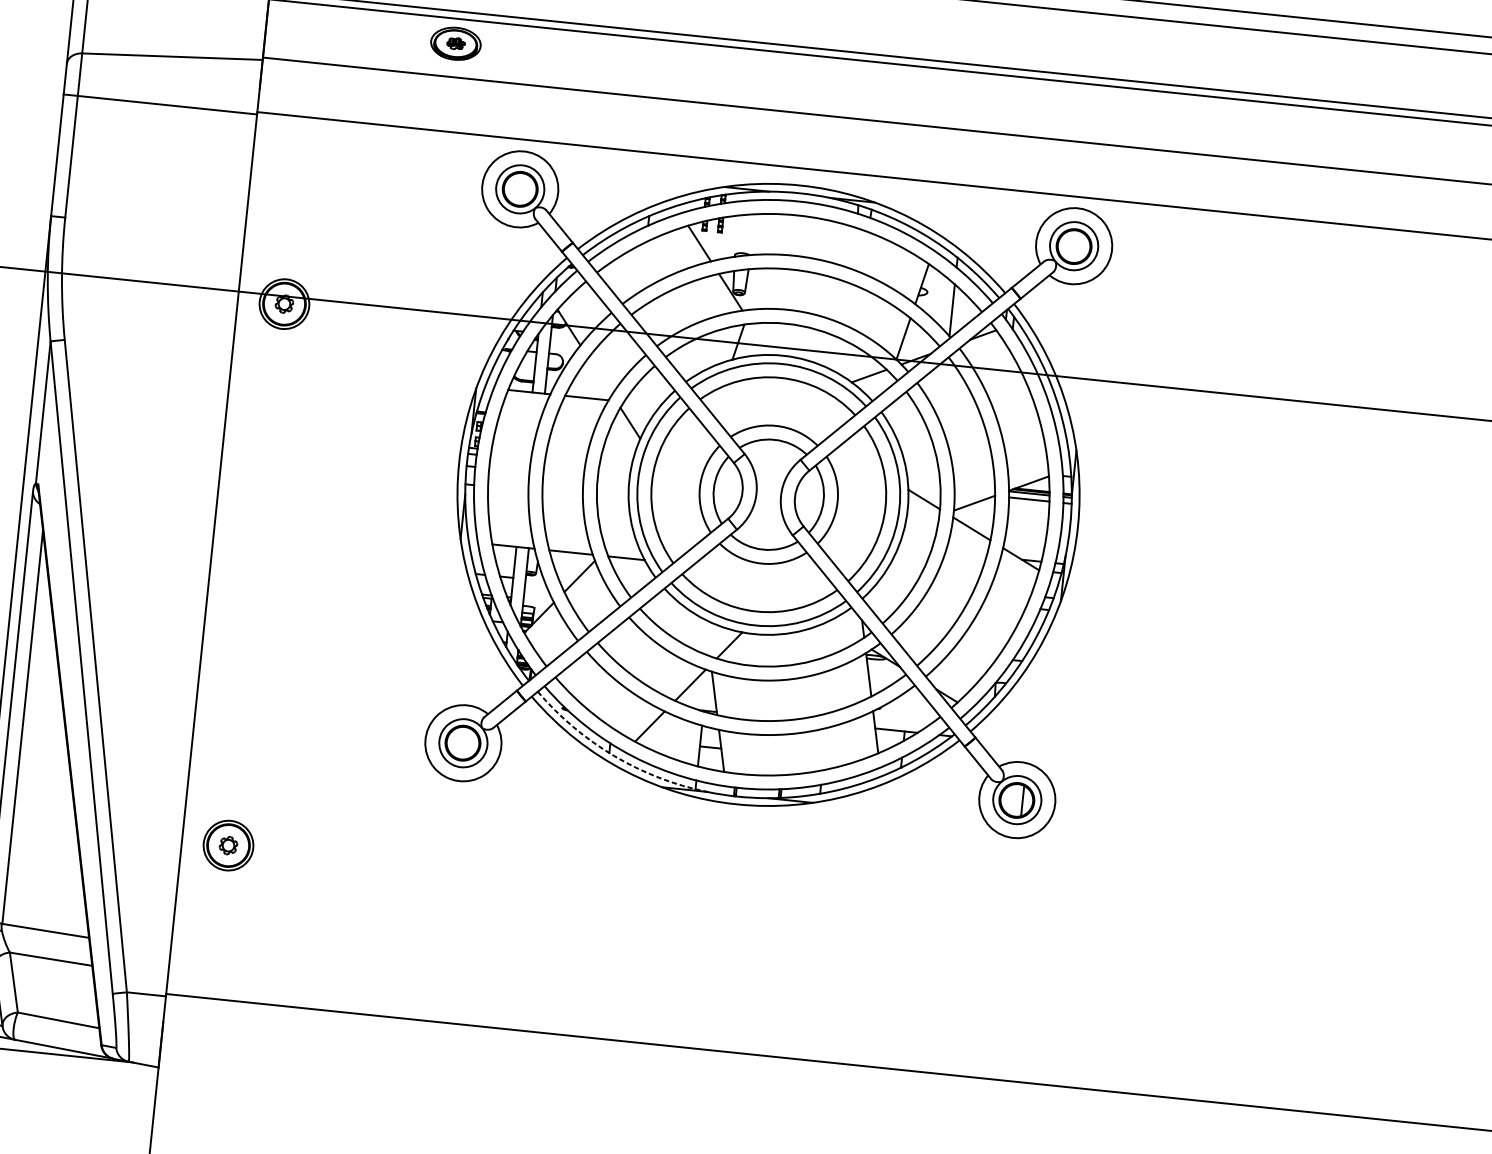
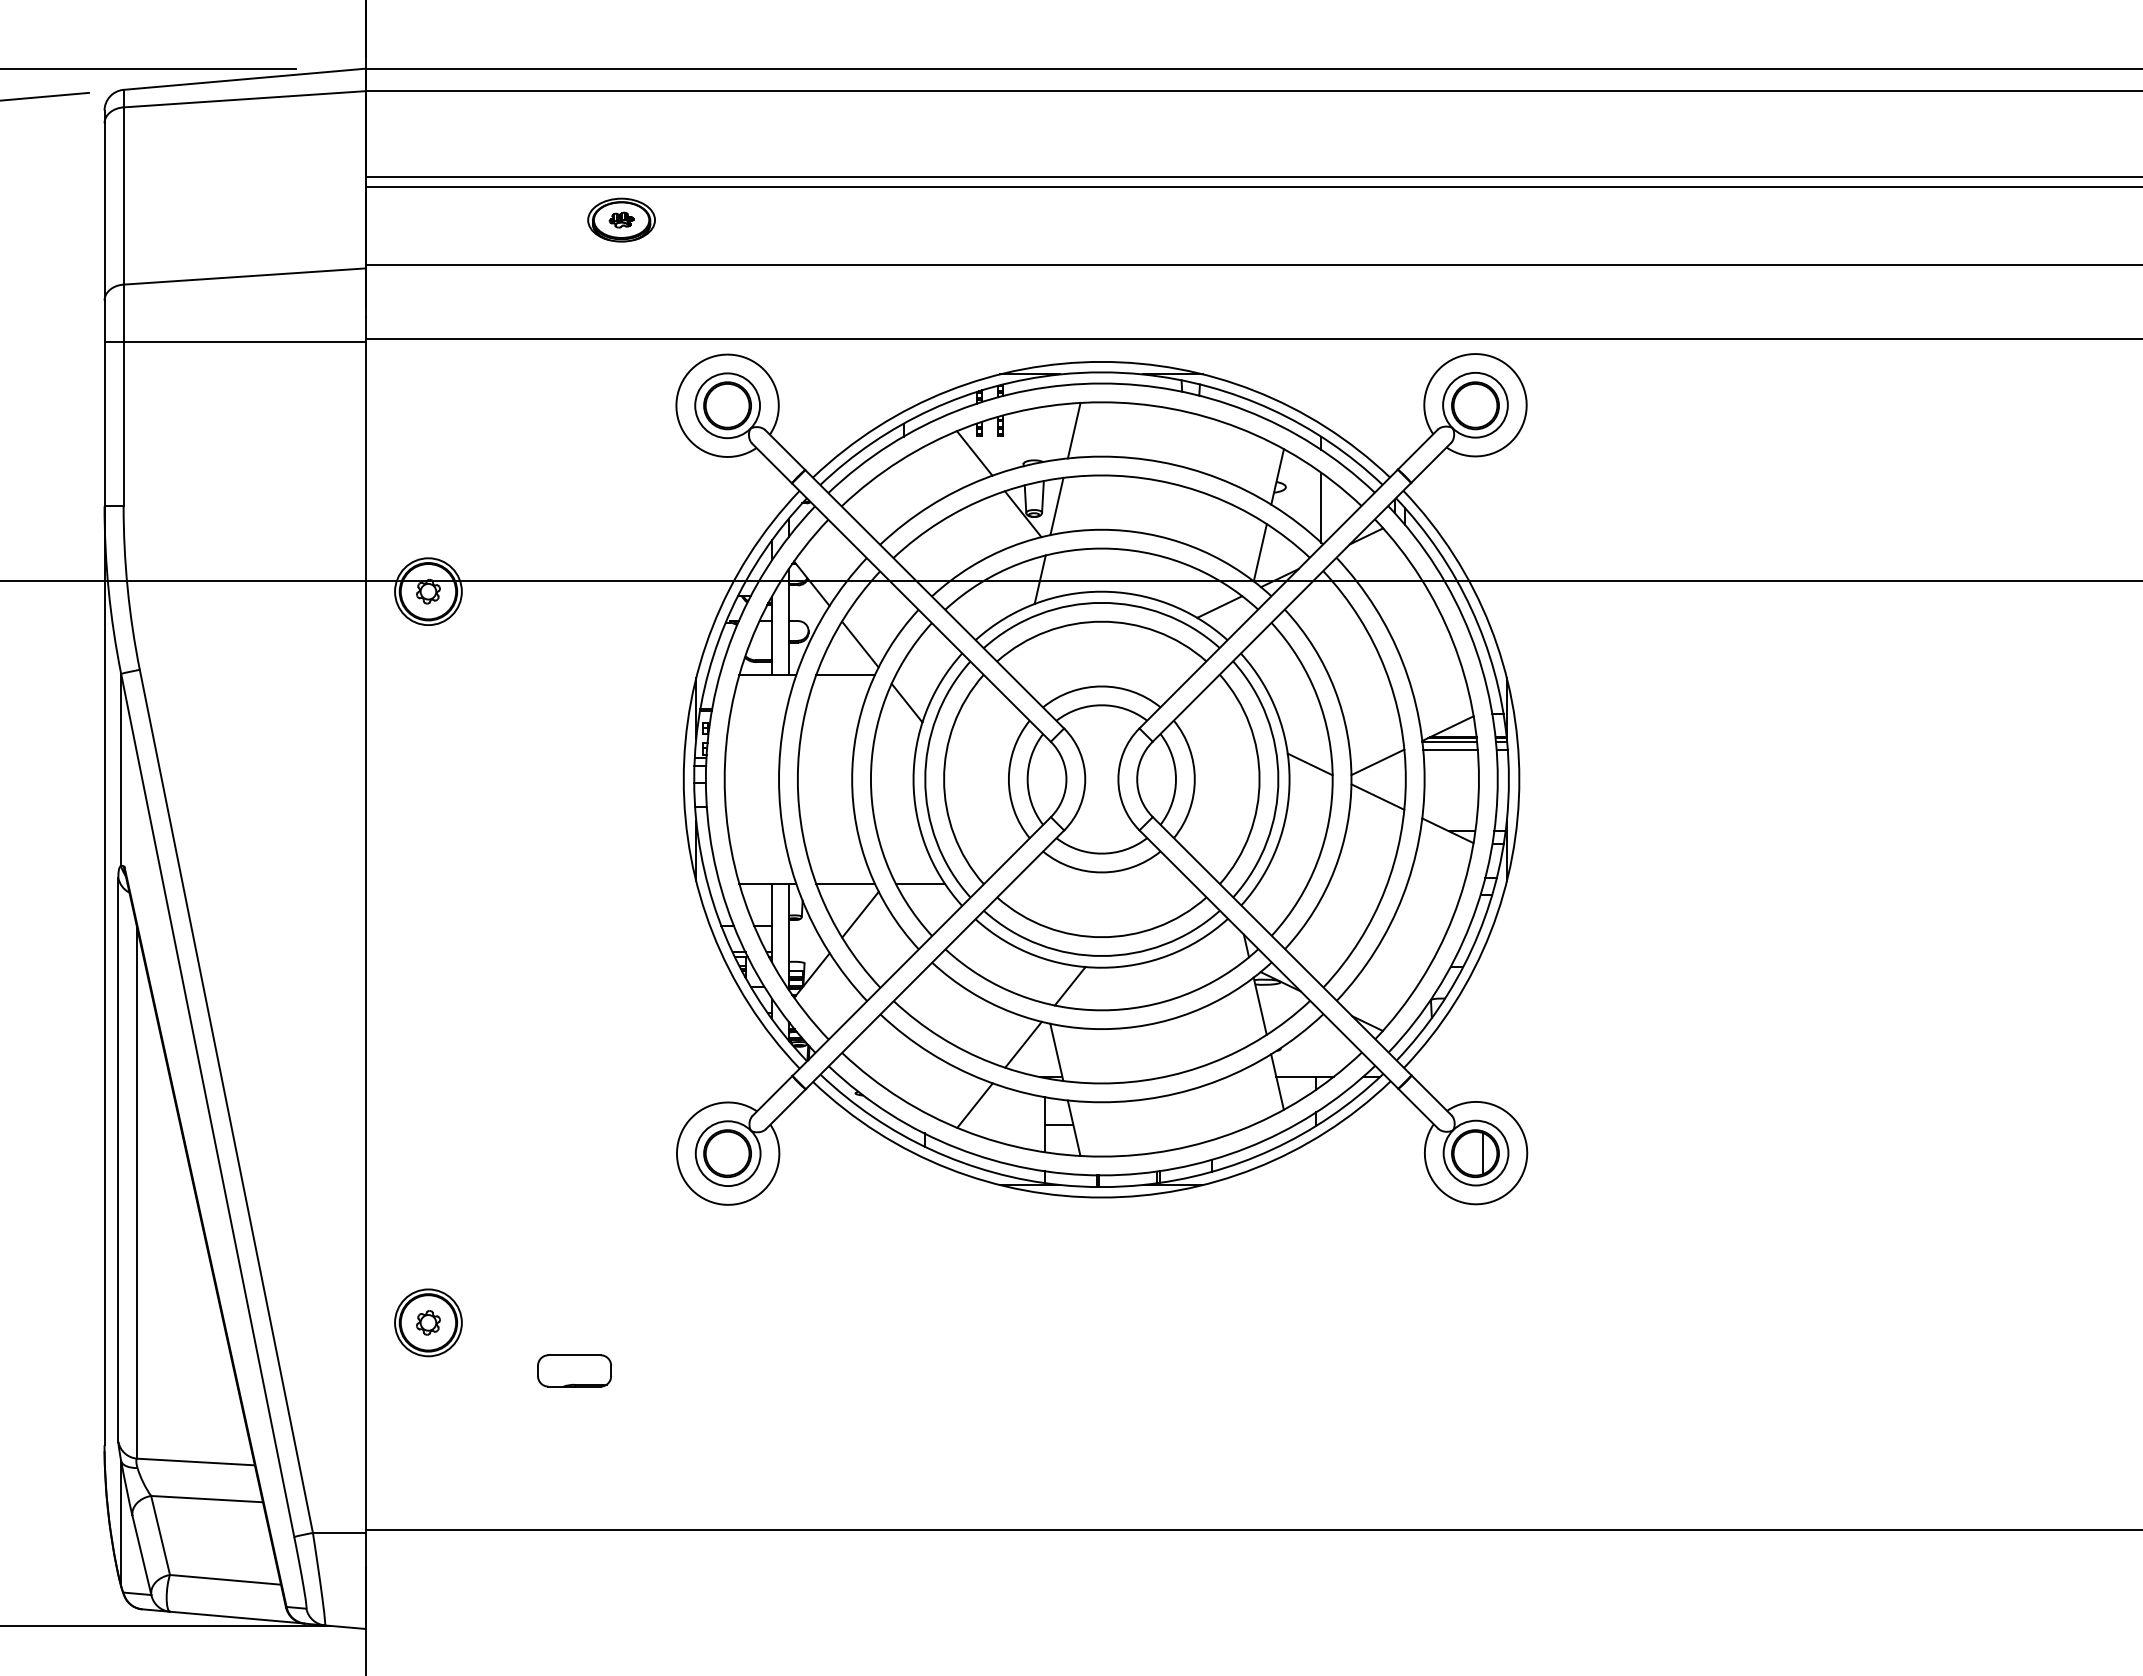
line: (774, 234) -> (1073, 430), added
line: (756, 289) -> (1056, 506), added
line: (600, 376) -> (860, 644), added
arc: (614, 755) -> (931, 1149), dashed -> solid
part: (333, 892) -> (574, 1370), added

